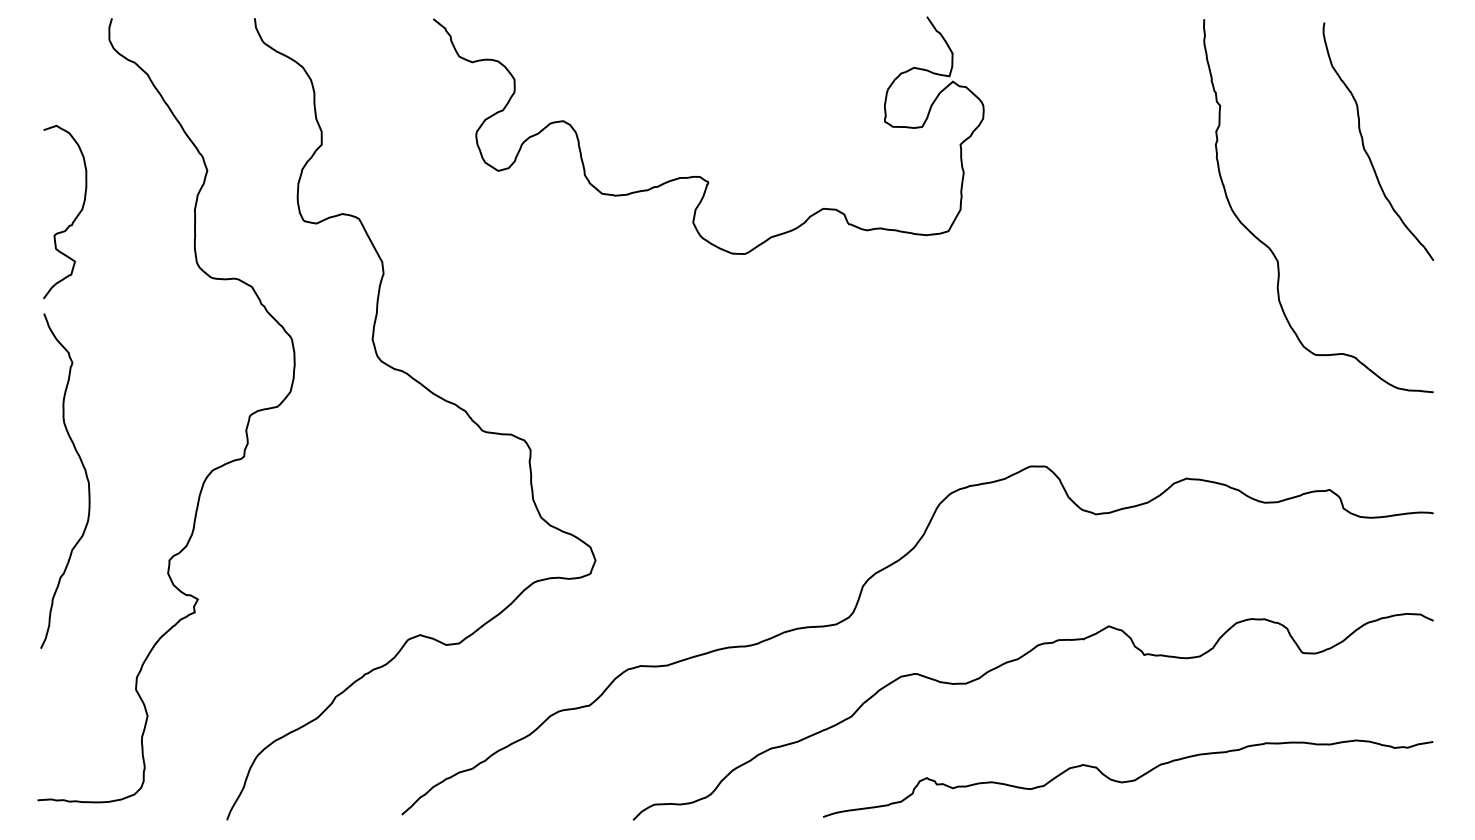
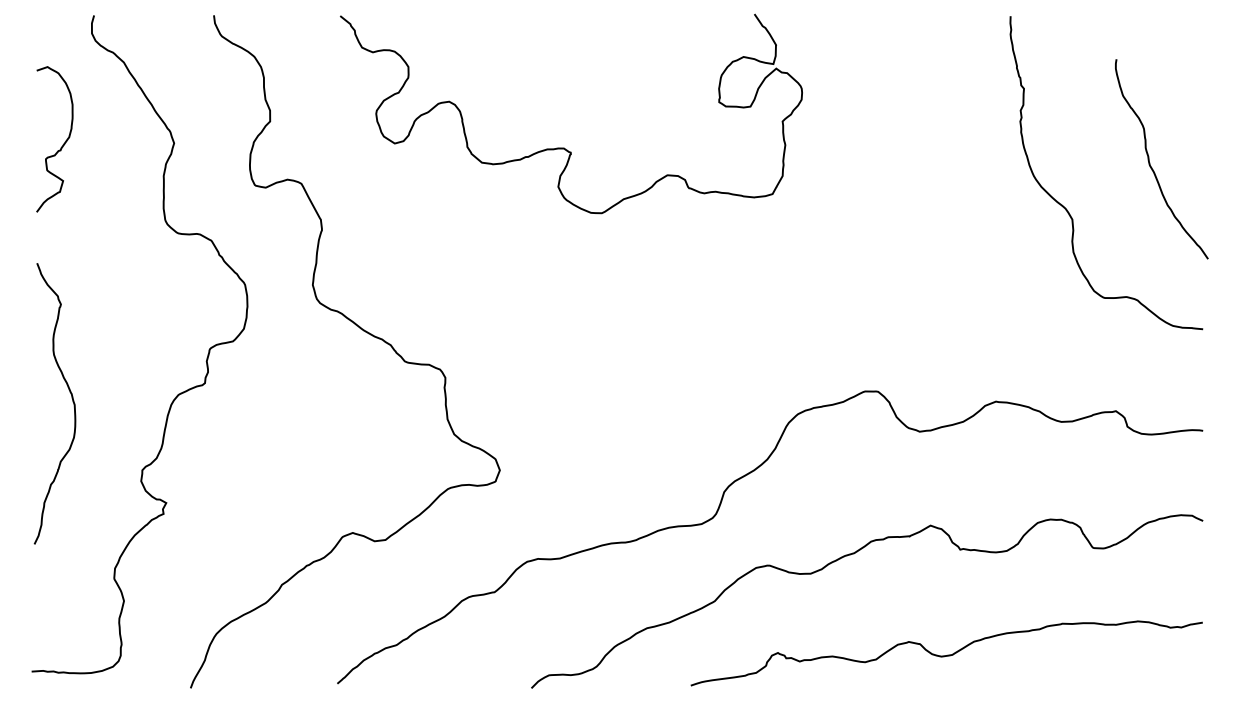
curve: (1364, 145) -> (1150, 162), moved
curve: (701, 176) -> (565, 148), moved
curve: (74, 218) -> (62, 144), moved

